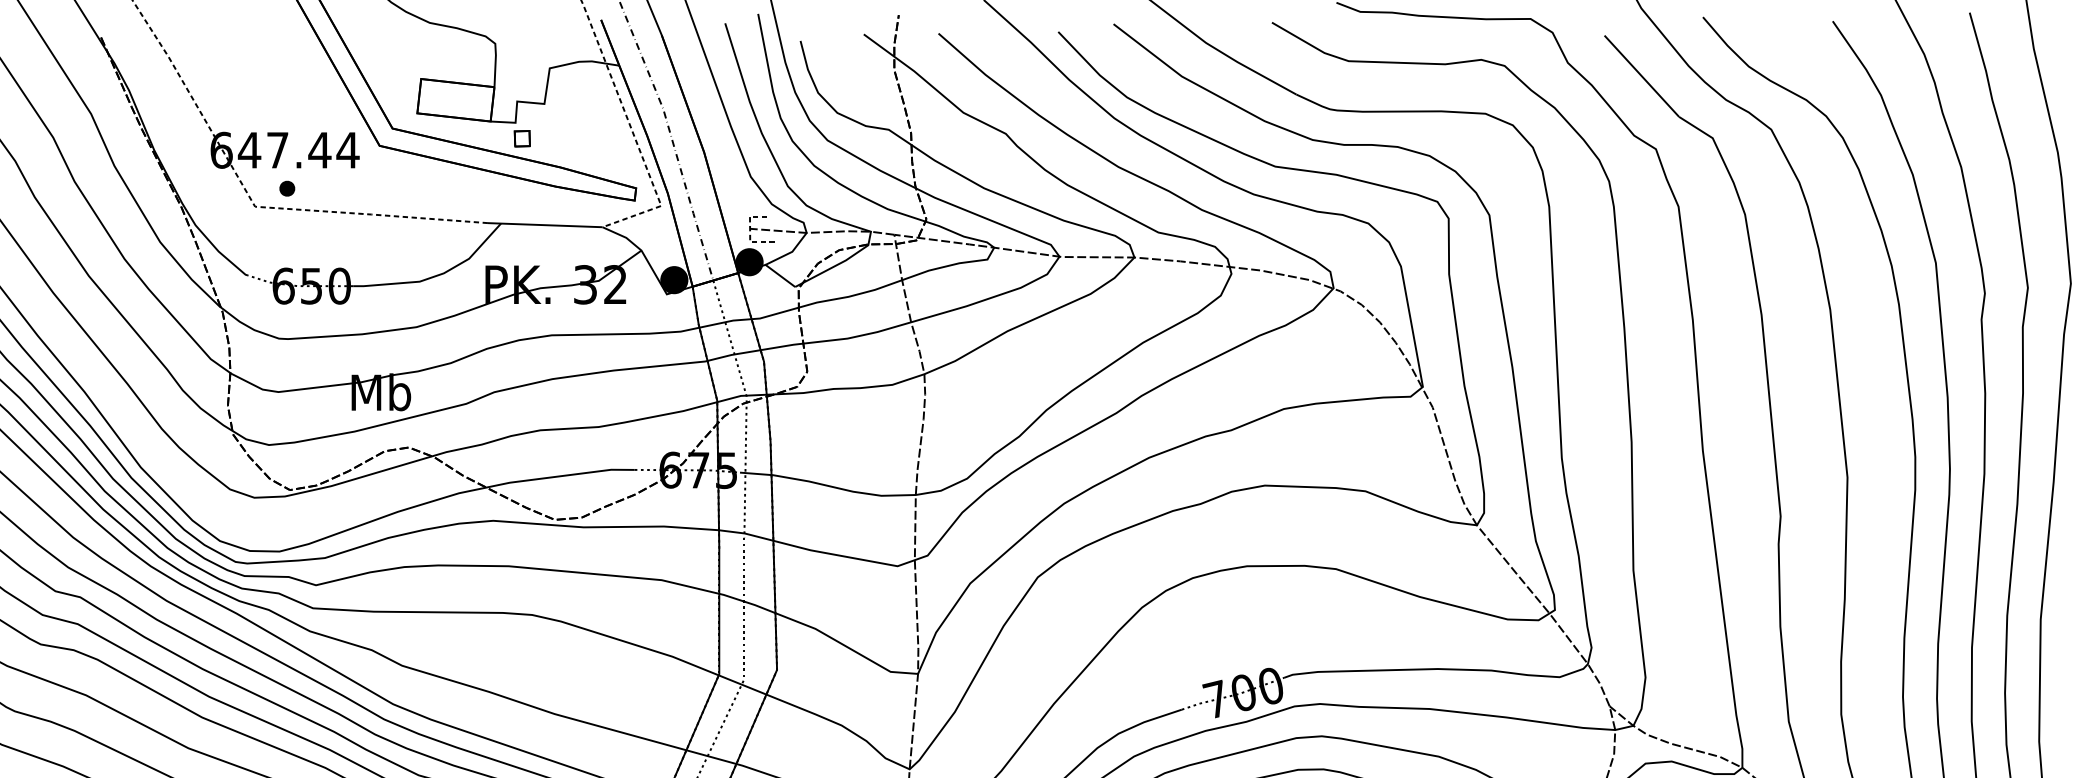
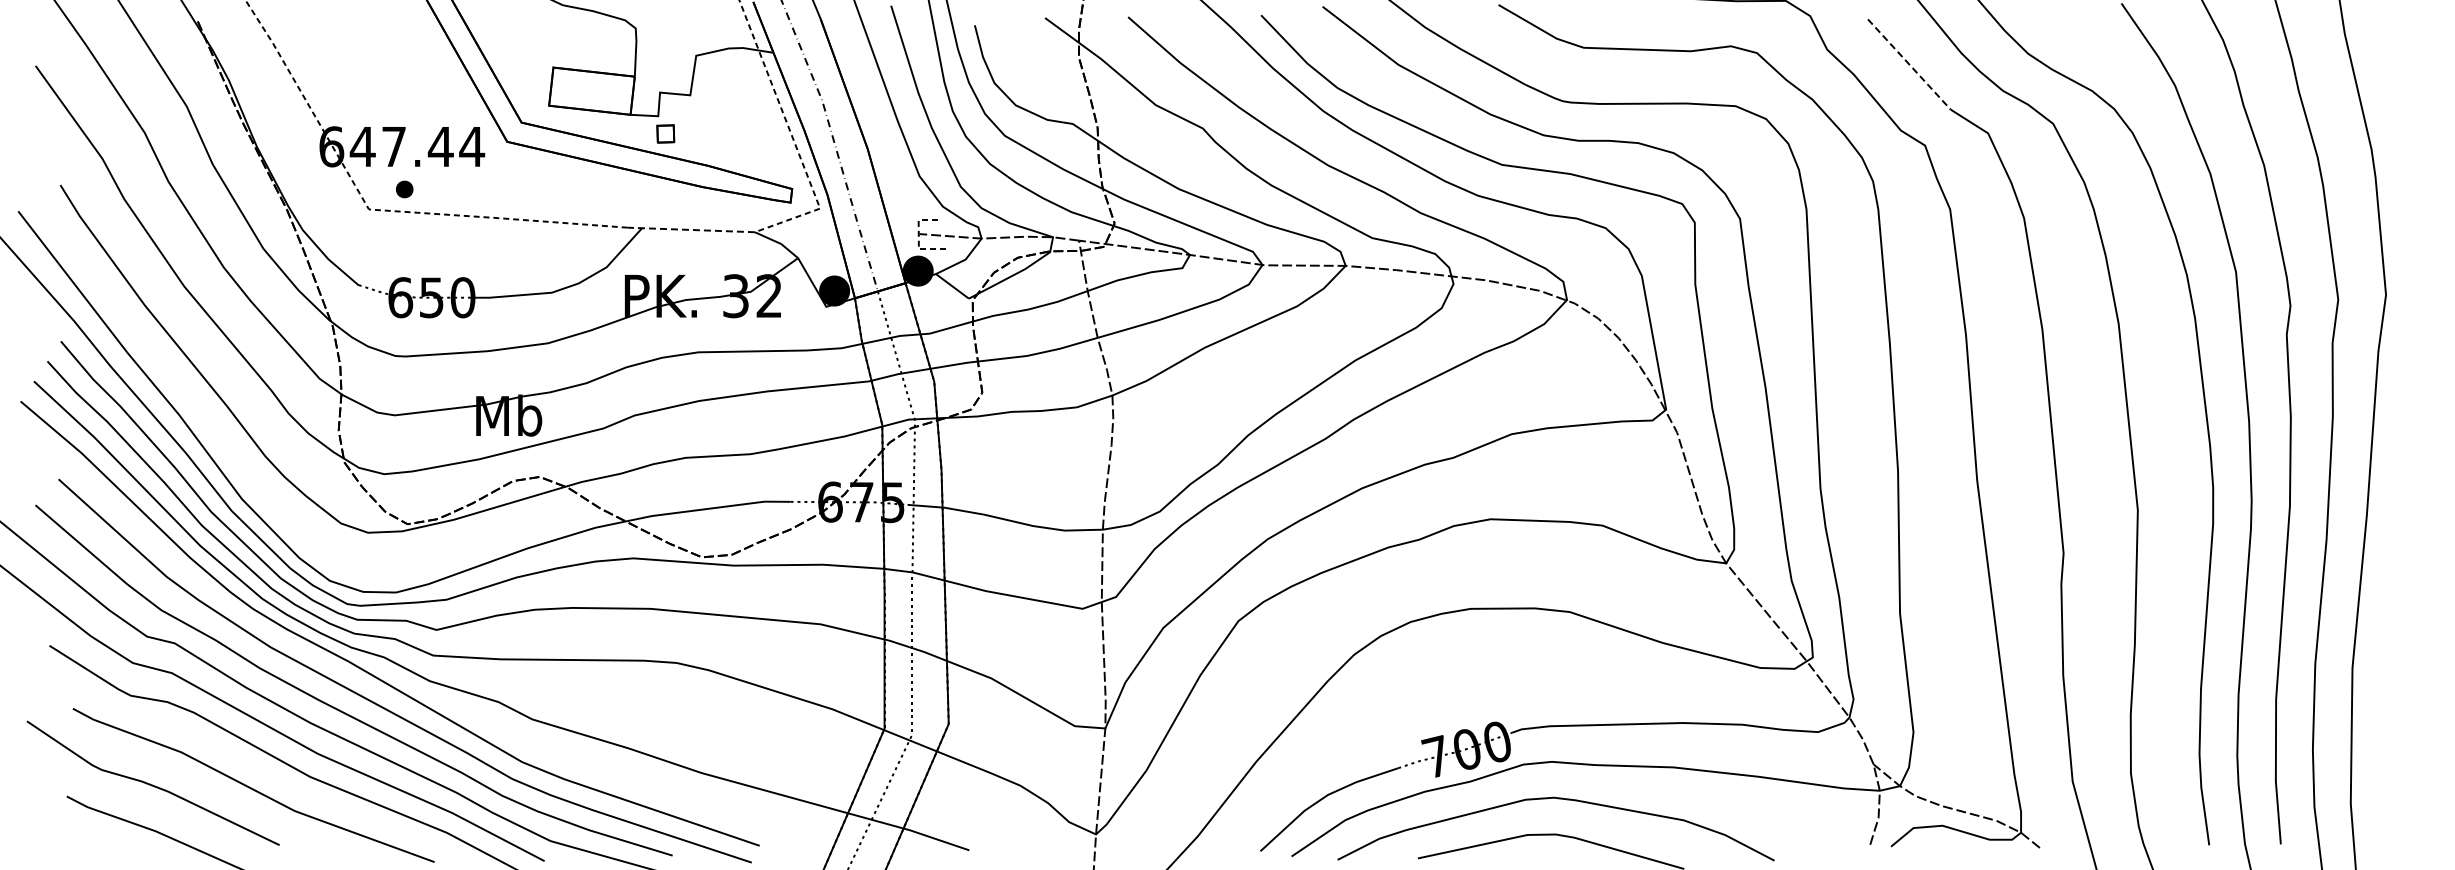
line: (1641, 76) -> (1909, 64), solid -> dashed
line: (545, 224) -> (691, 229), solid -> dashed

